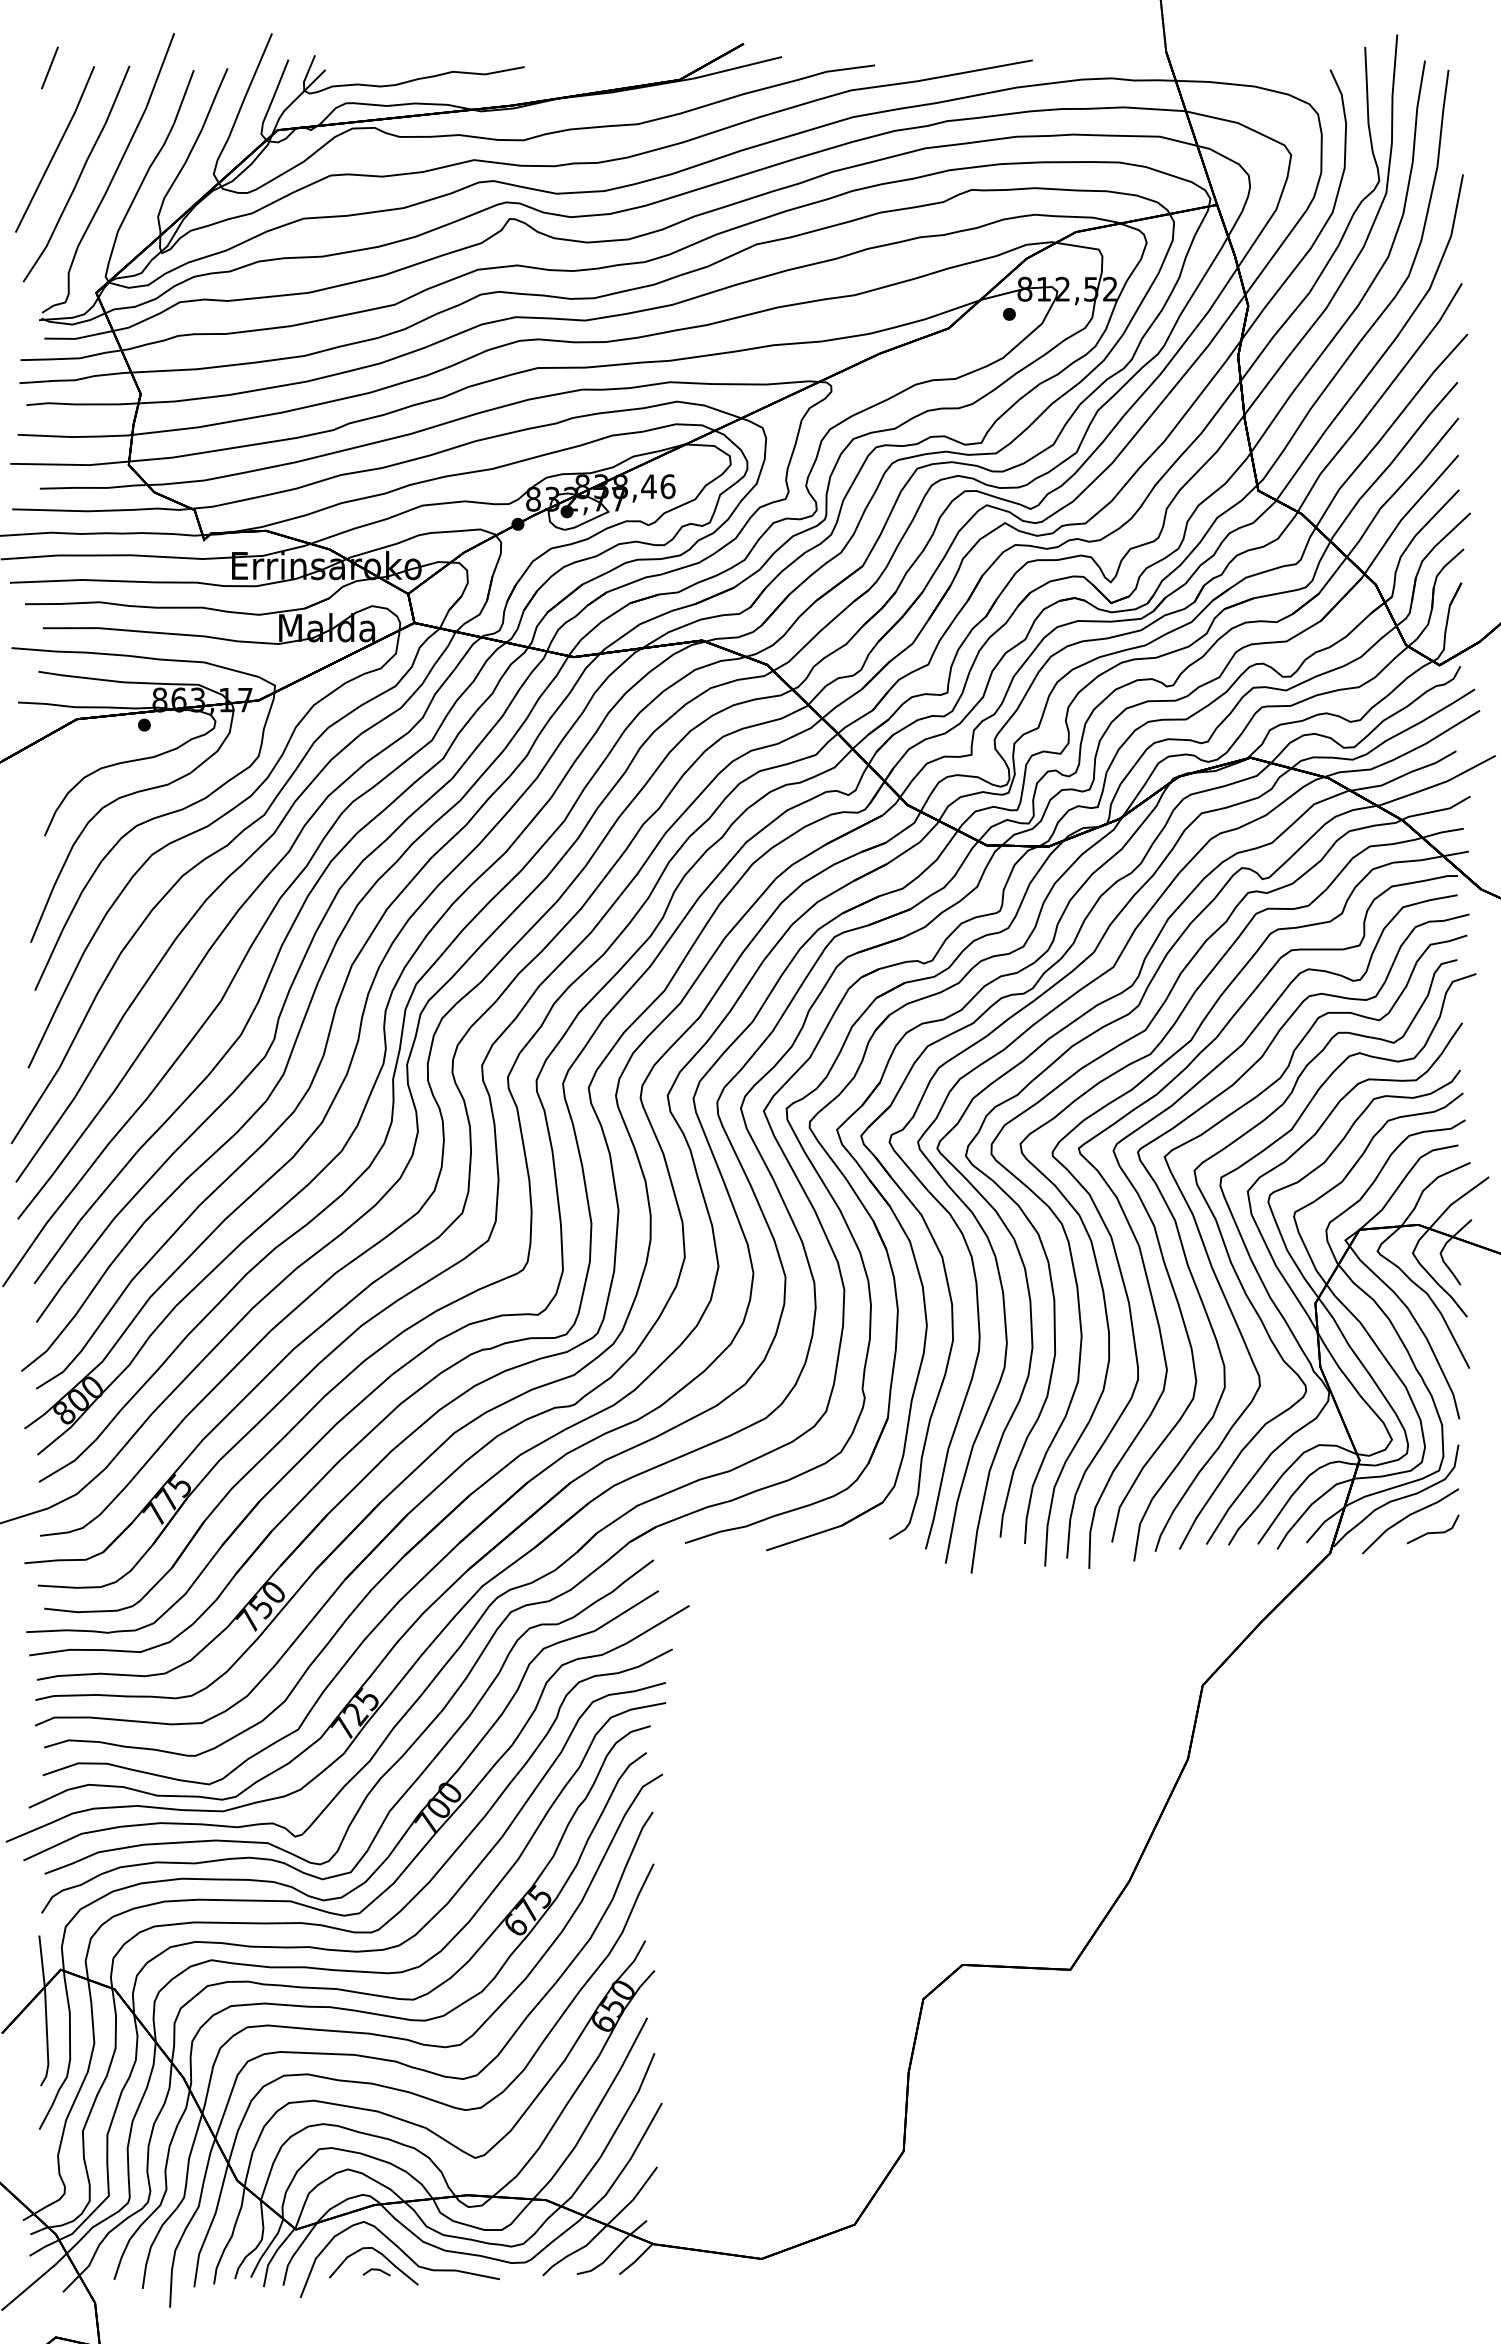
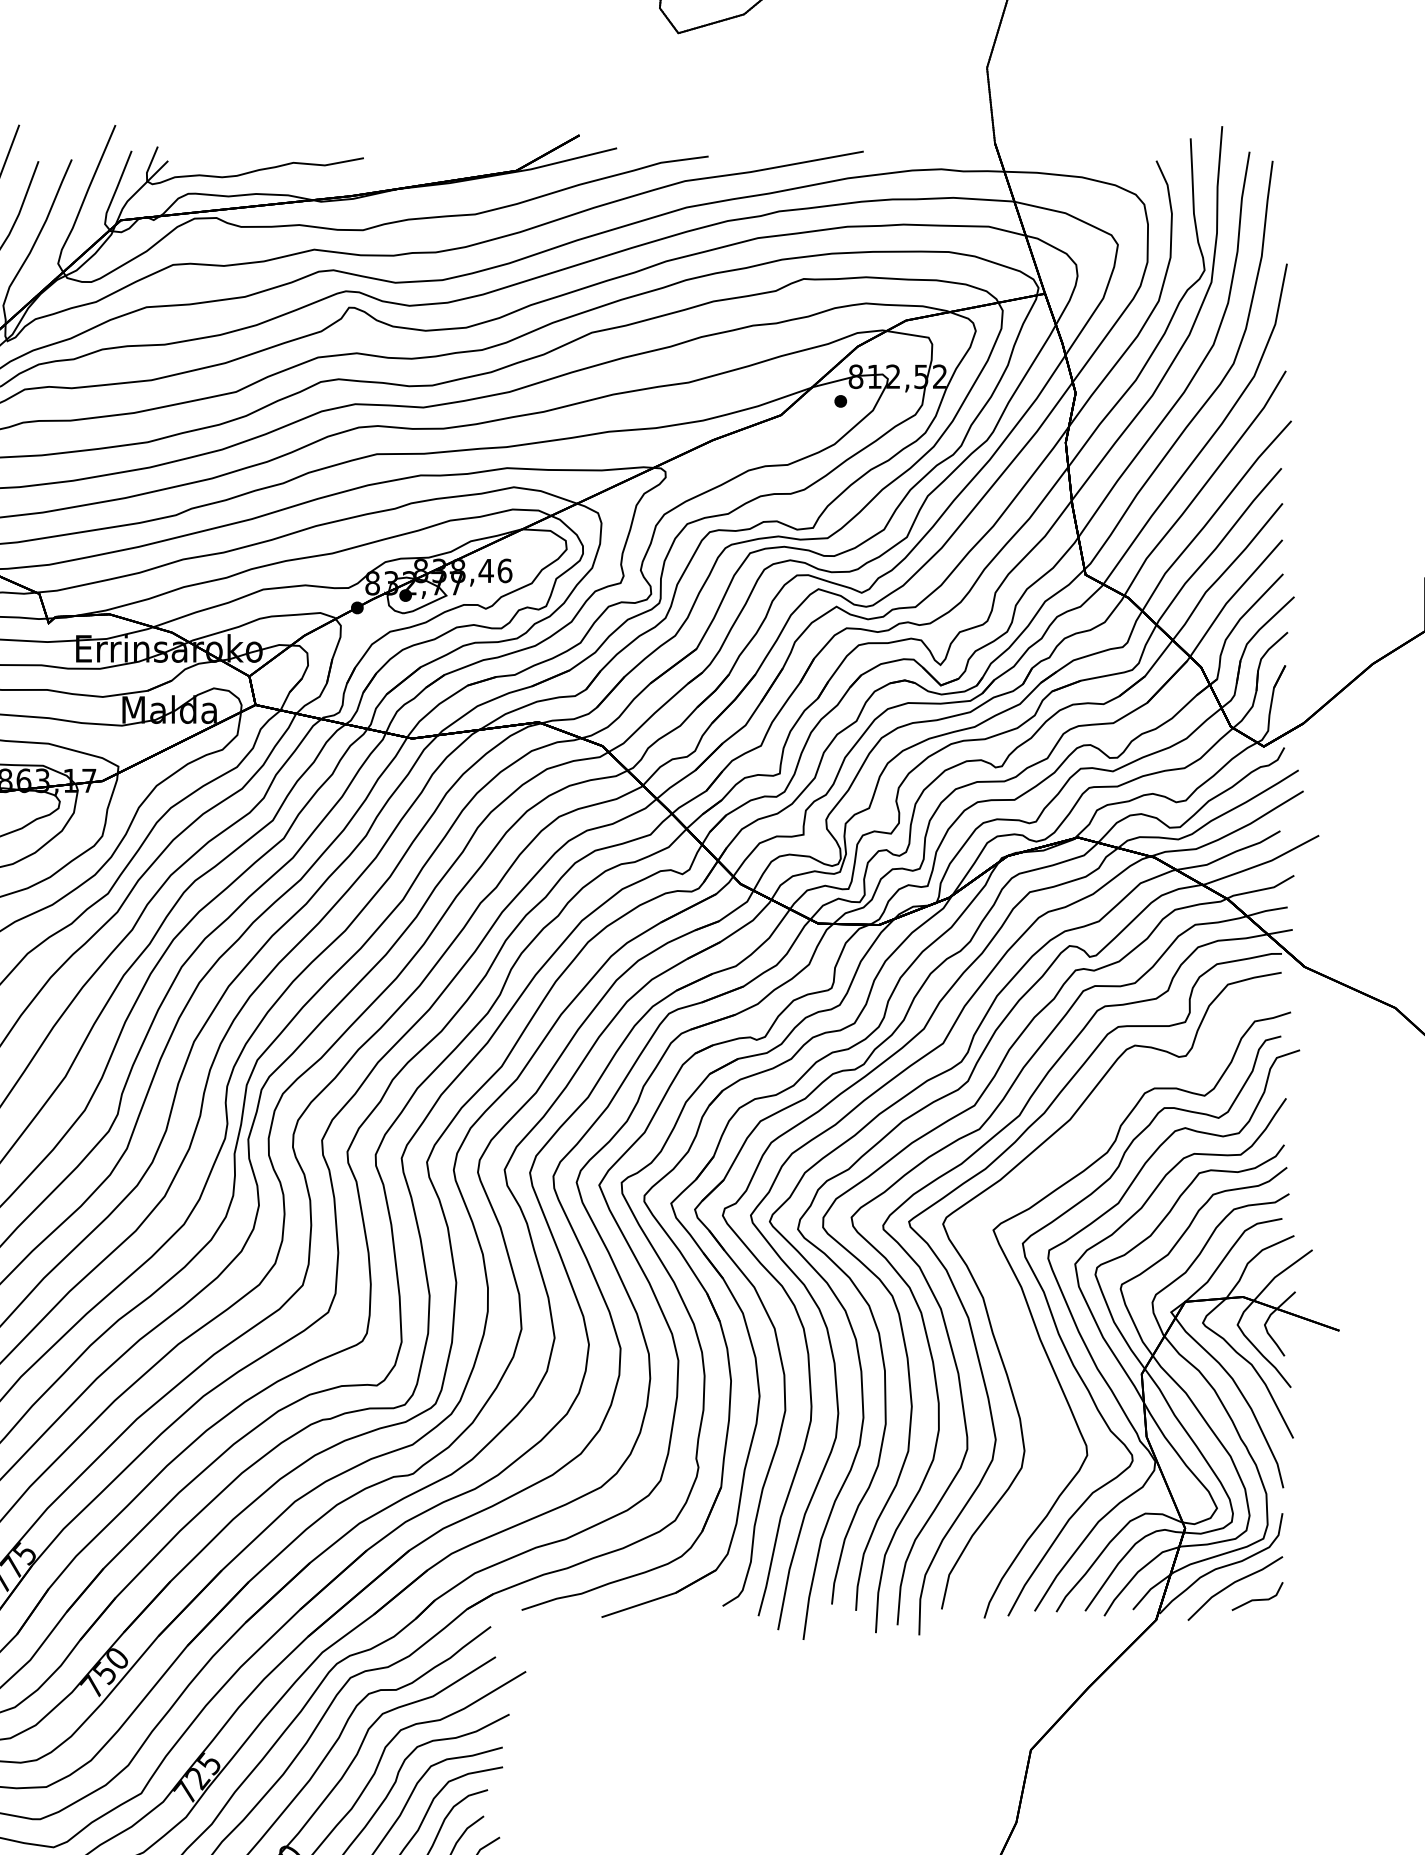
part: (1195, 1281) -> (1023, 1352), removed

